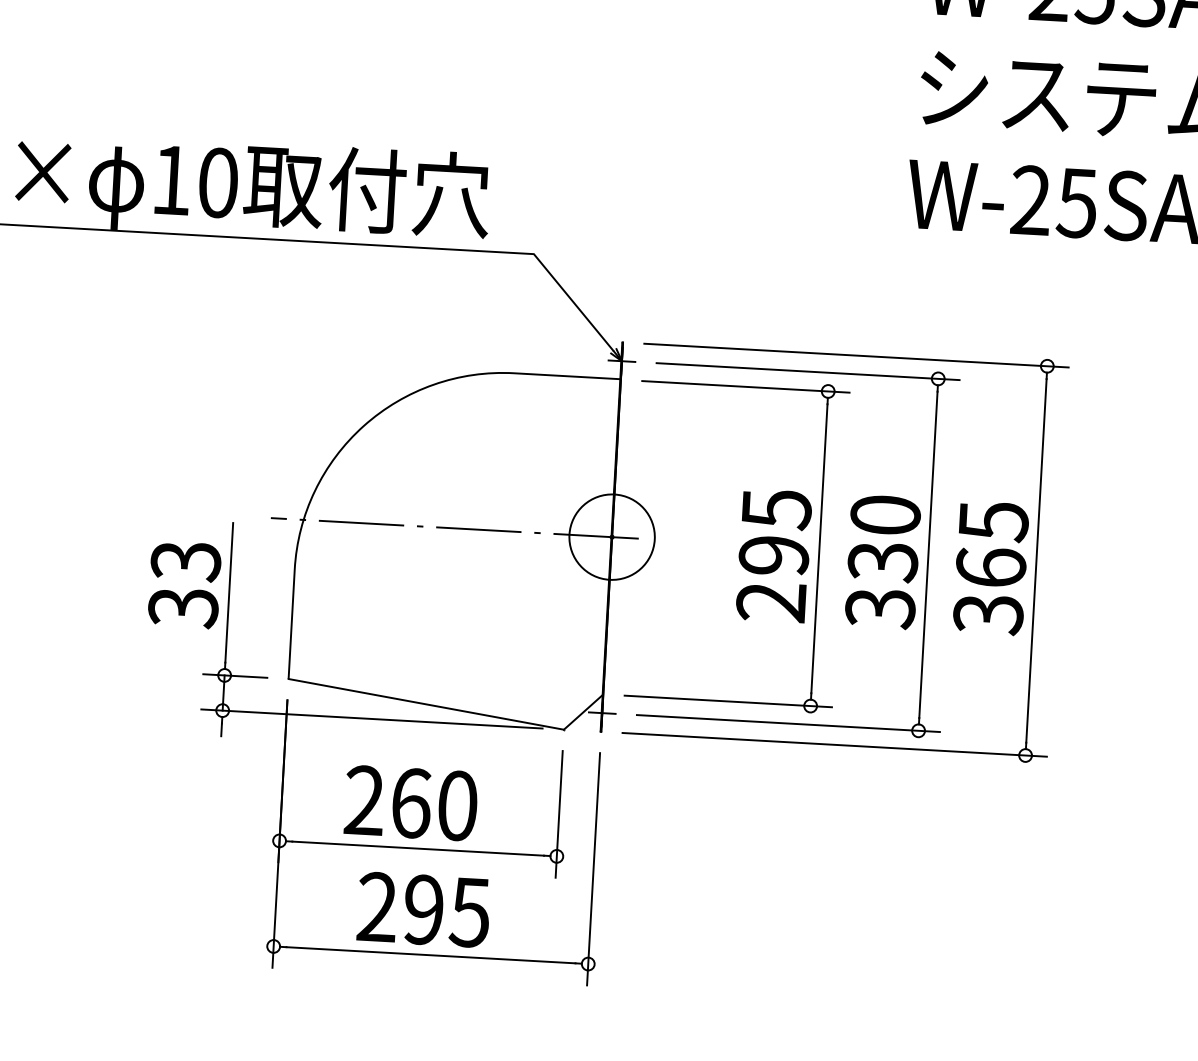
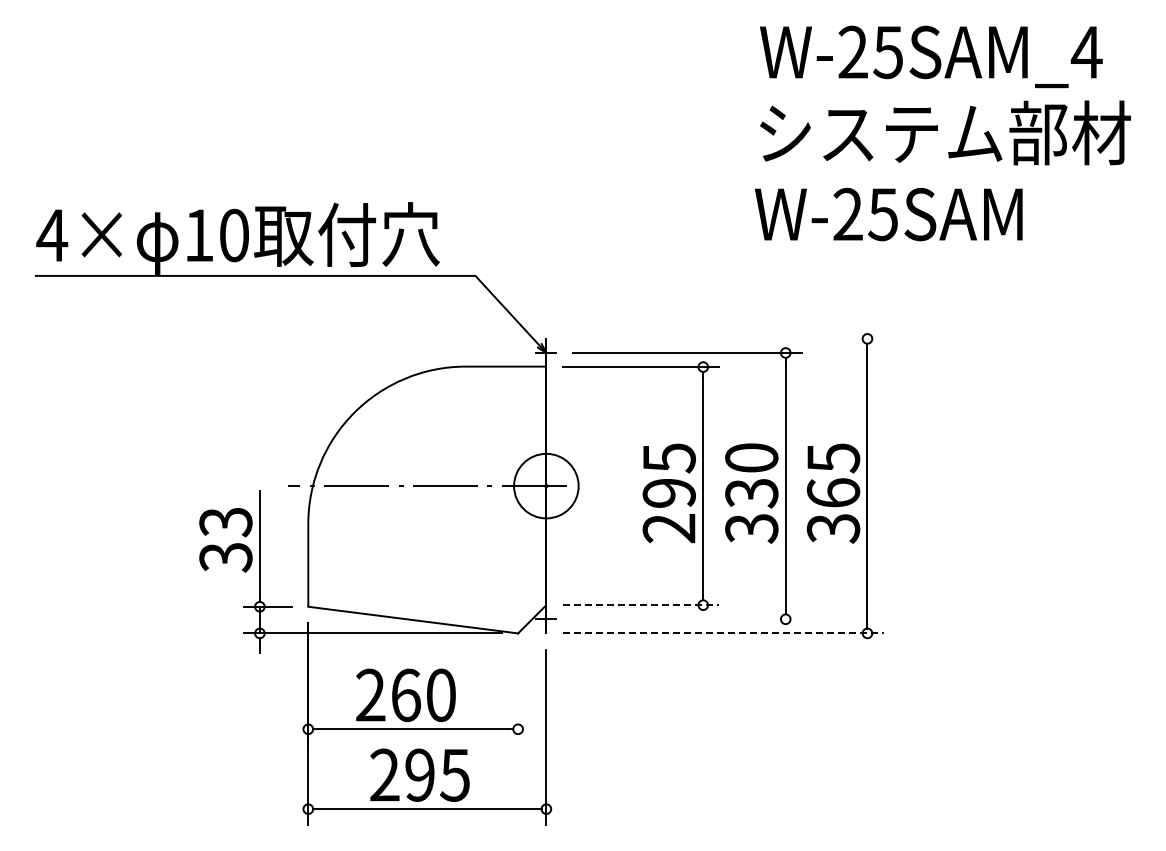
line: (855, 355) -> (722, 338), removed
line: (729, 701) -> (641, 605), solid -> dashed
line: (787, 723) -> (686, 619), removed
line: (835, 744) -> (723, 633), solid -> dashed
line: (559, 814) -> (518, 697), removed

